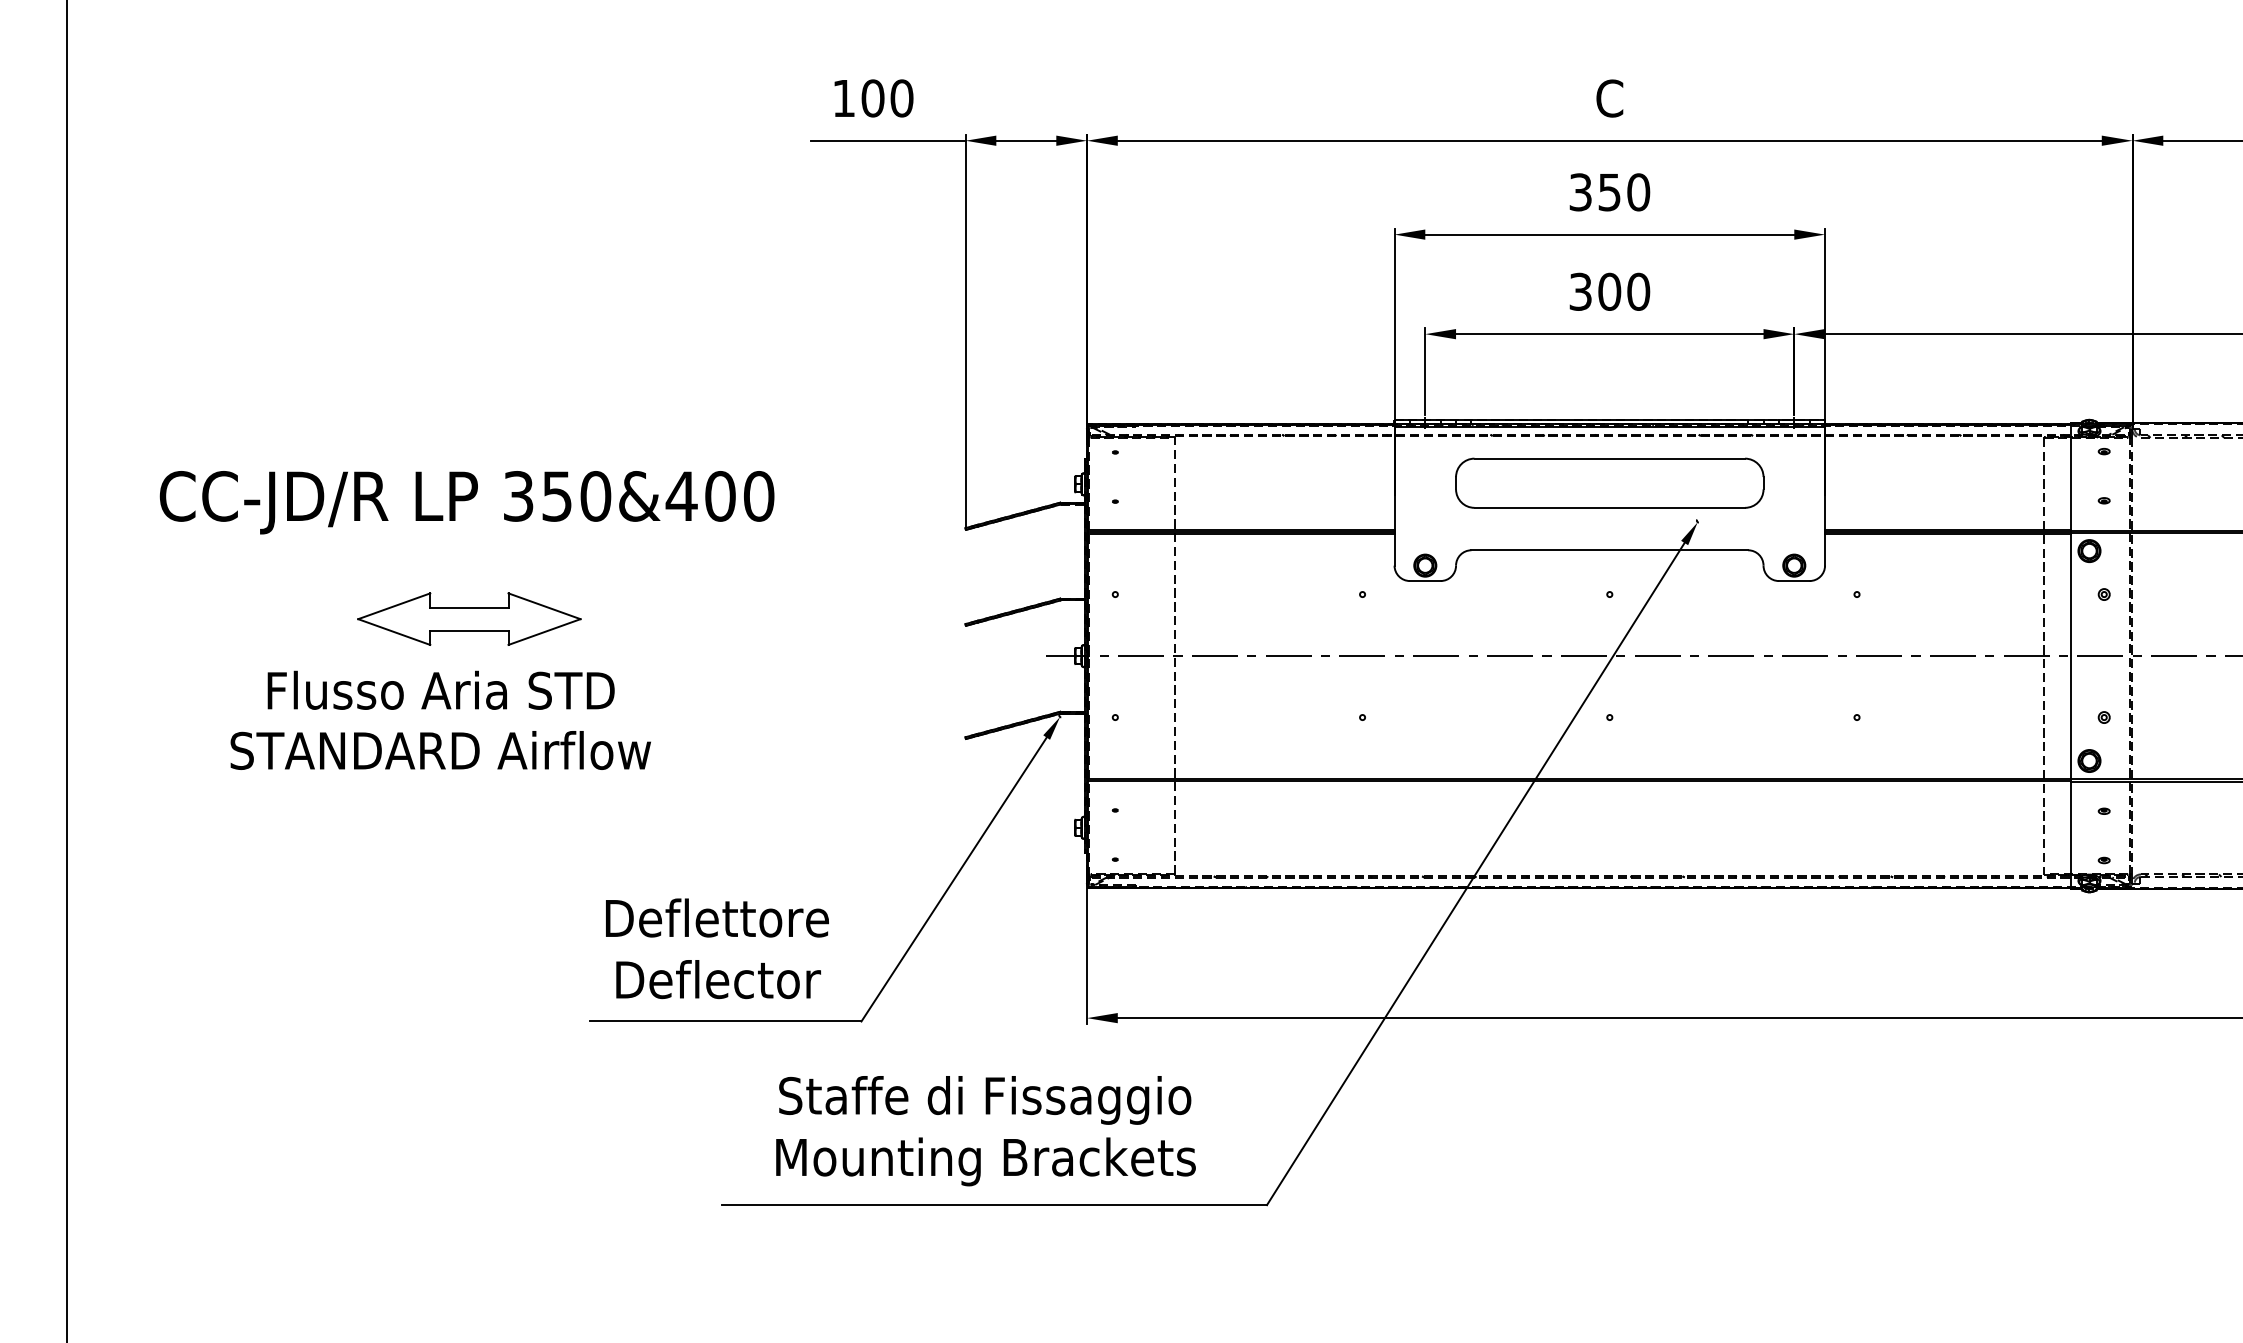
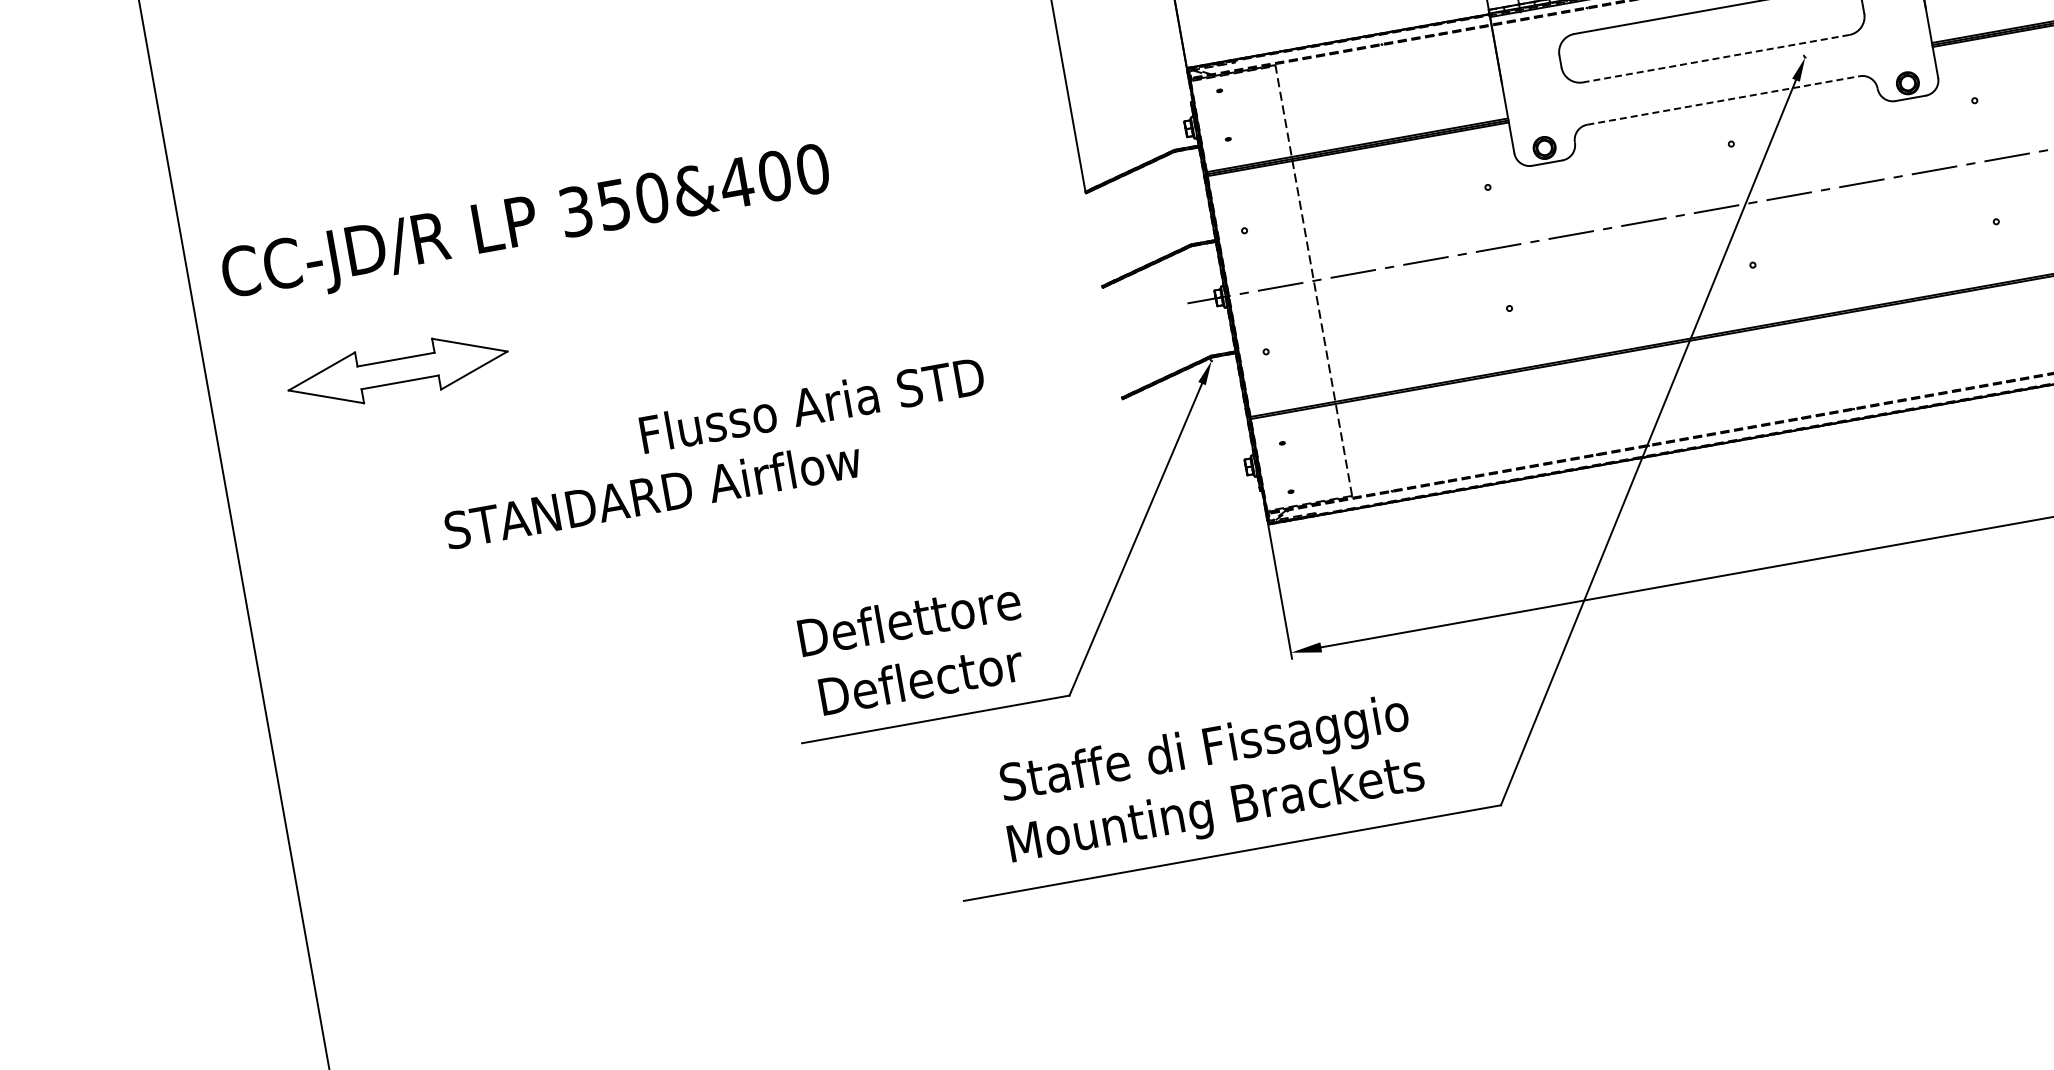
text: (466, 502) -> (525, 226), moved
line: (1609, 507) -> (1715, 58), solid -> dashed
line: (1610, 550) -> (1724, 100), solid -> dashed
part: (469, 618) -> (398, 370), moved
text: (440, 689) -> (811, 404), moved
text: (440, 750) -> (652, 494), moved

